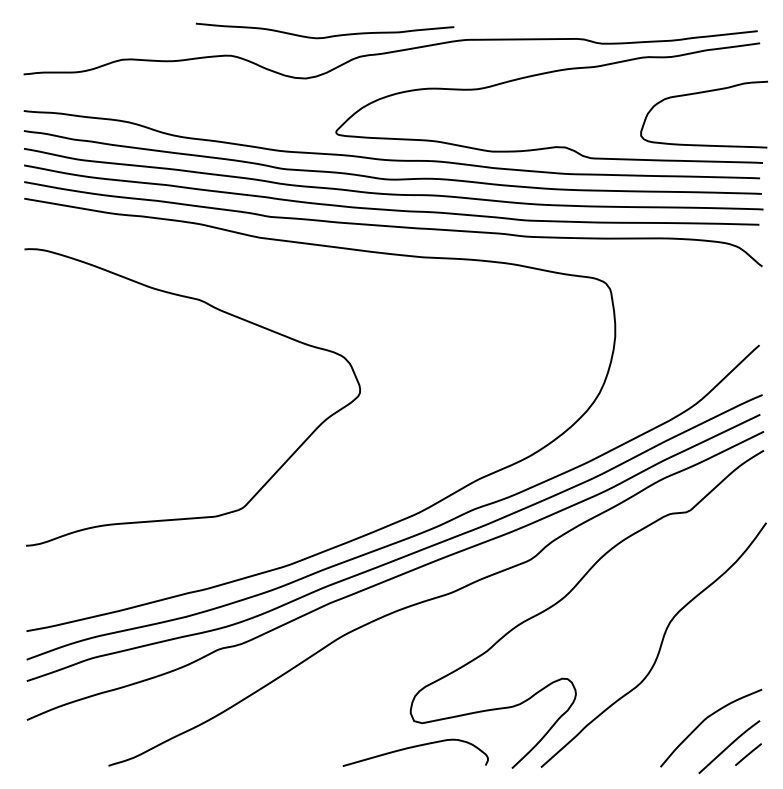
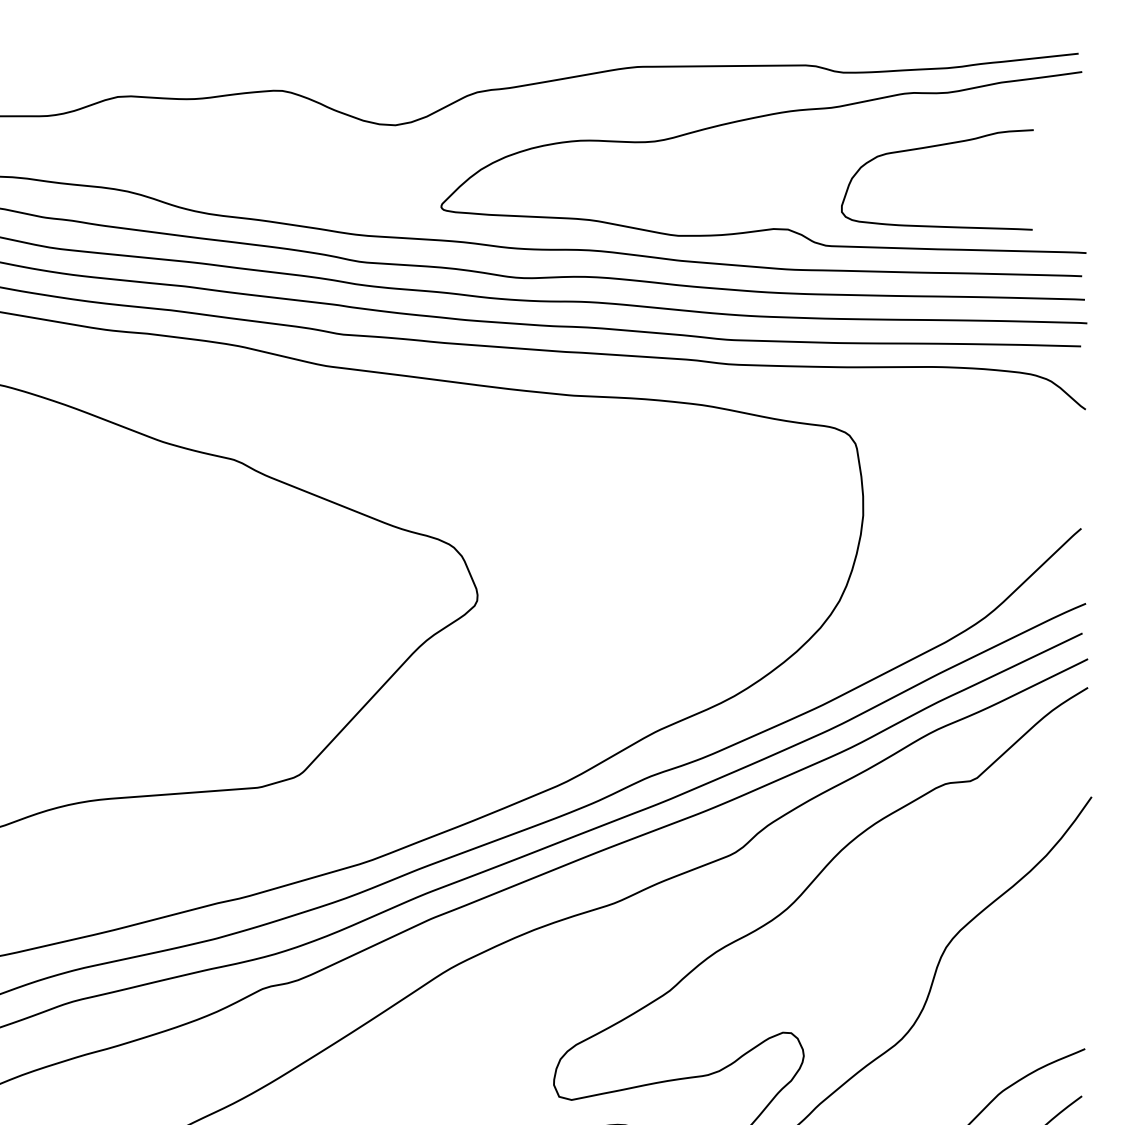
part: (324, 30) -> (423, 52), removed
curve: (702, 93) -> (934, 147), moved

